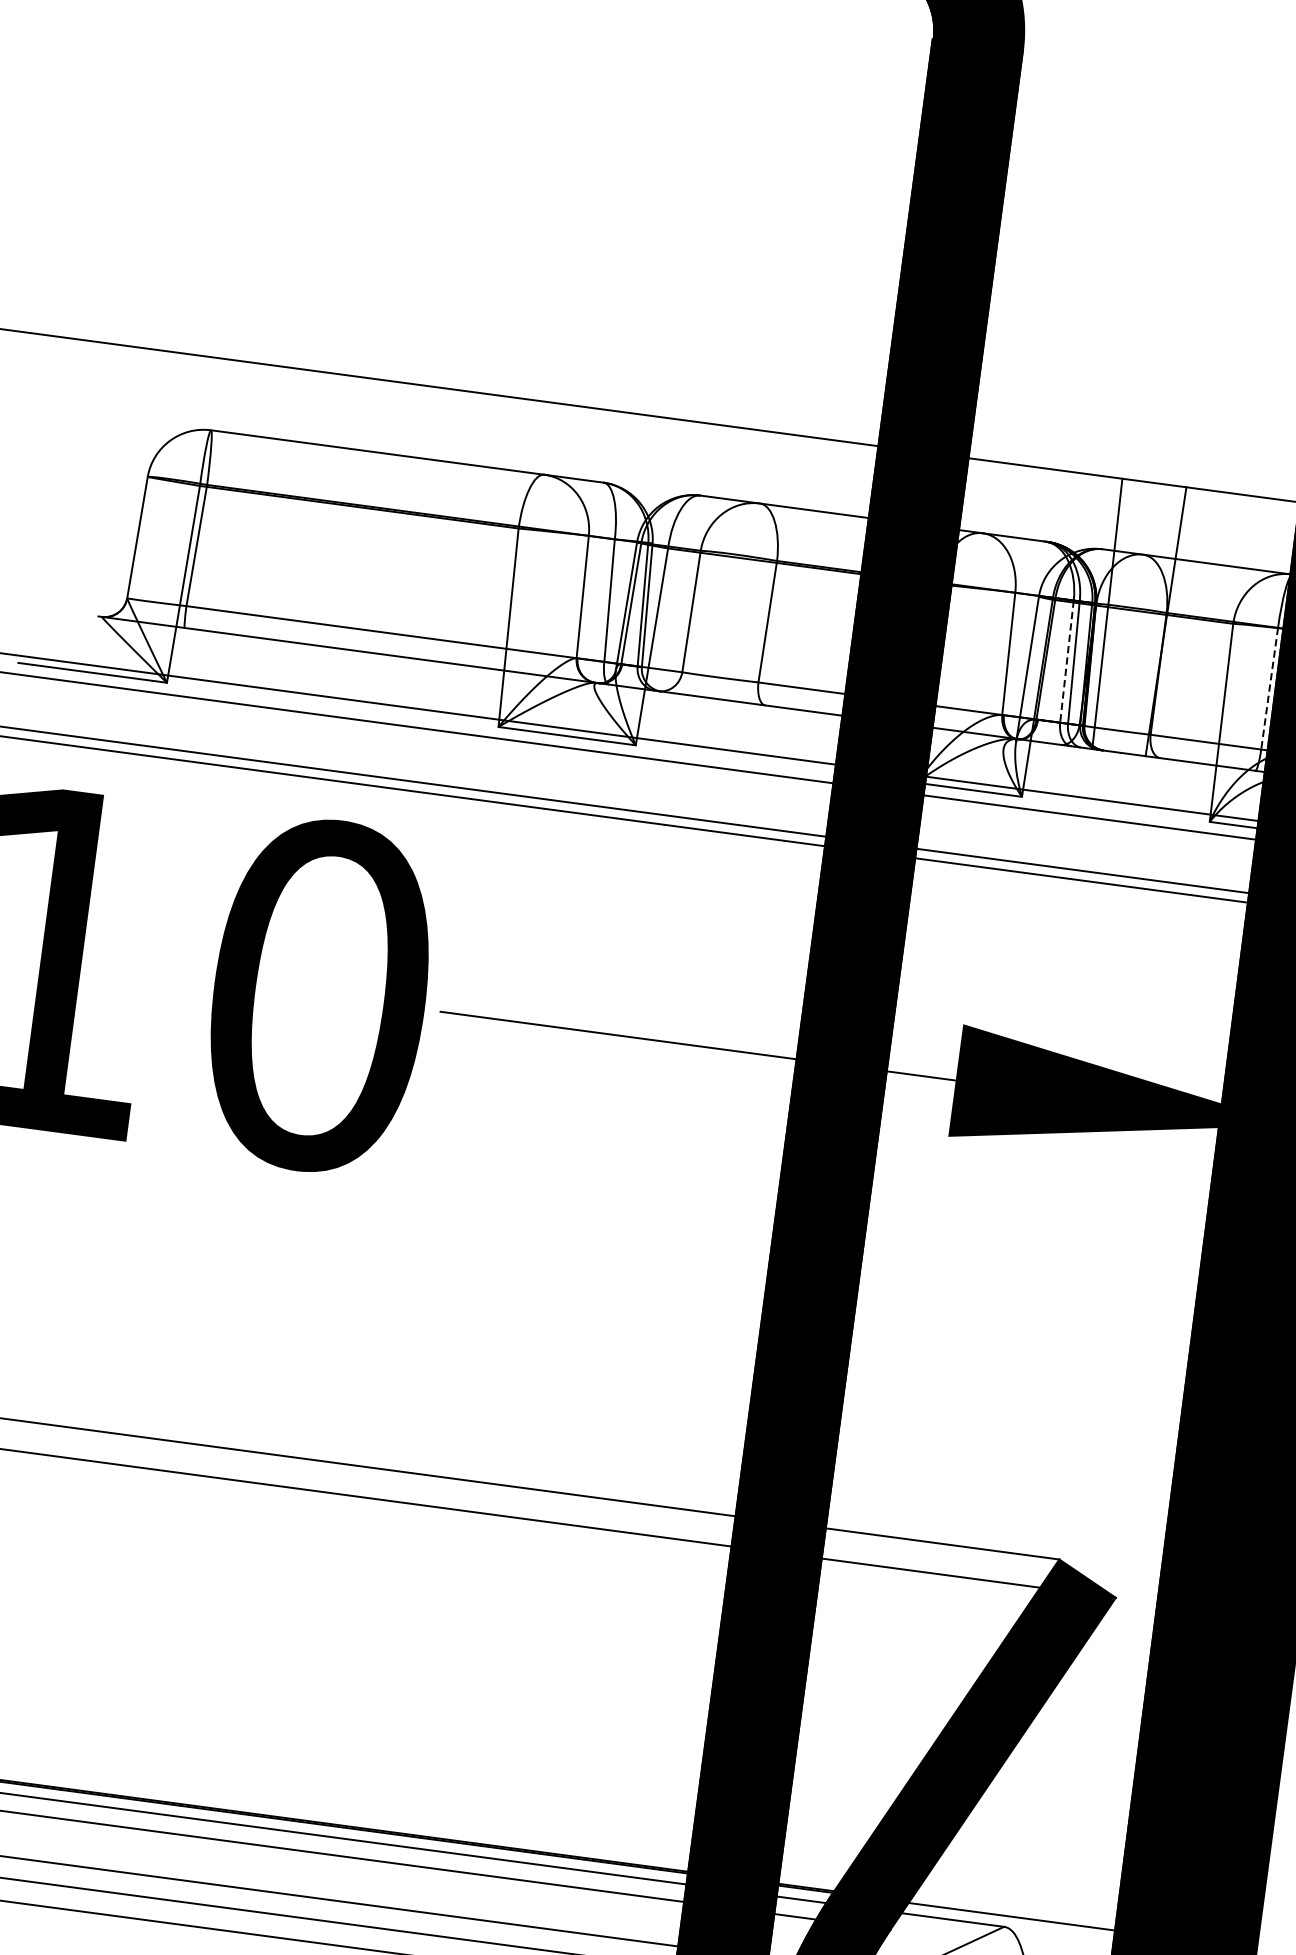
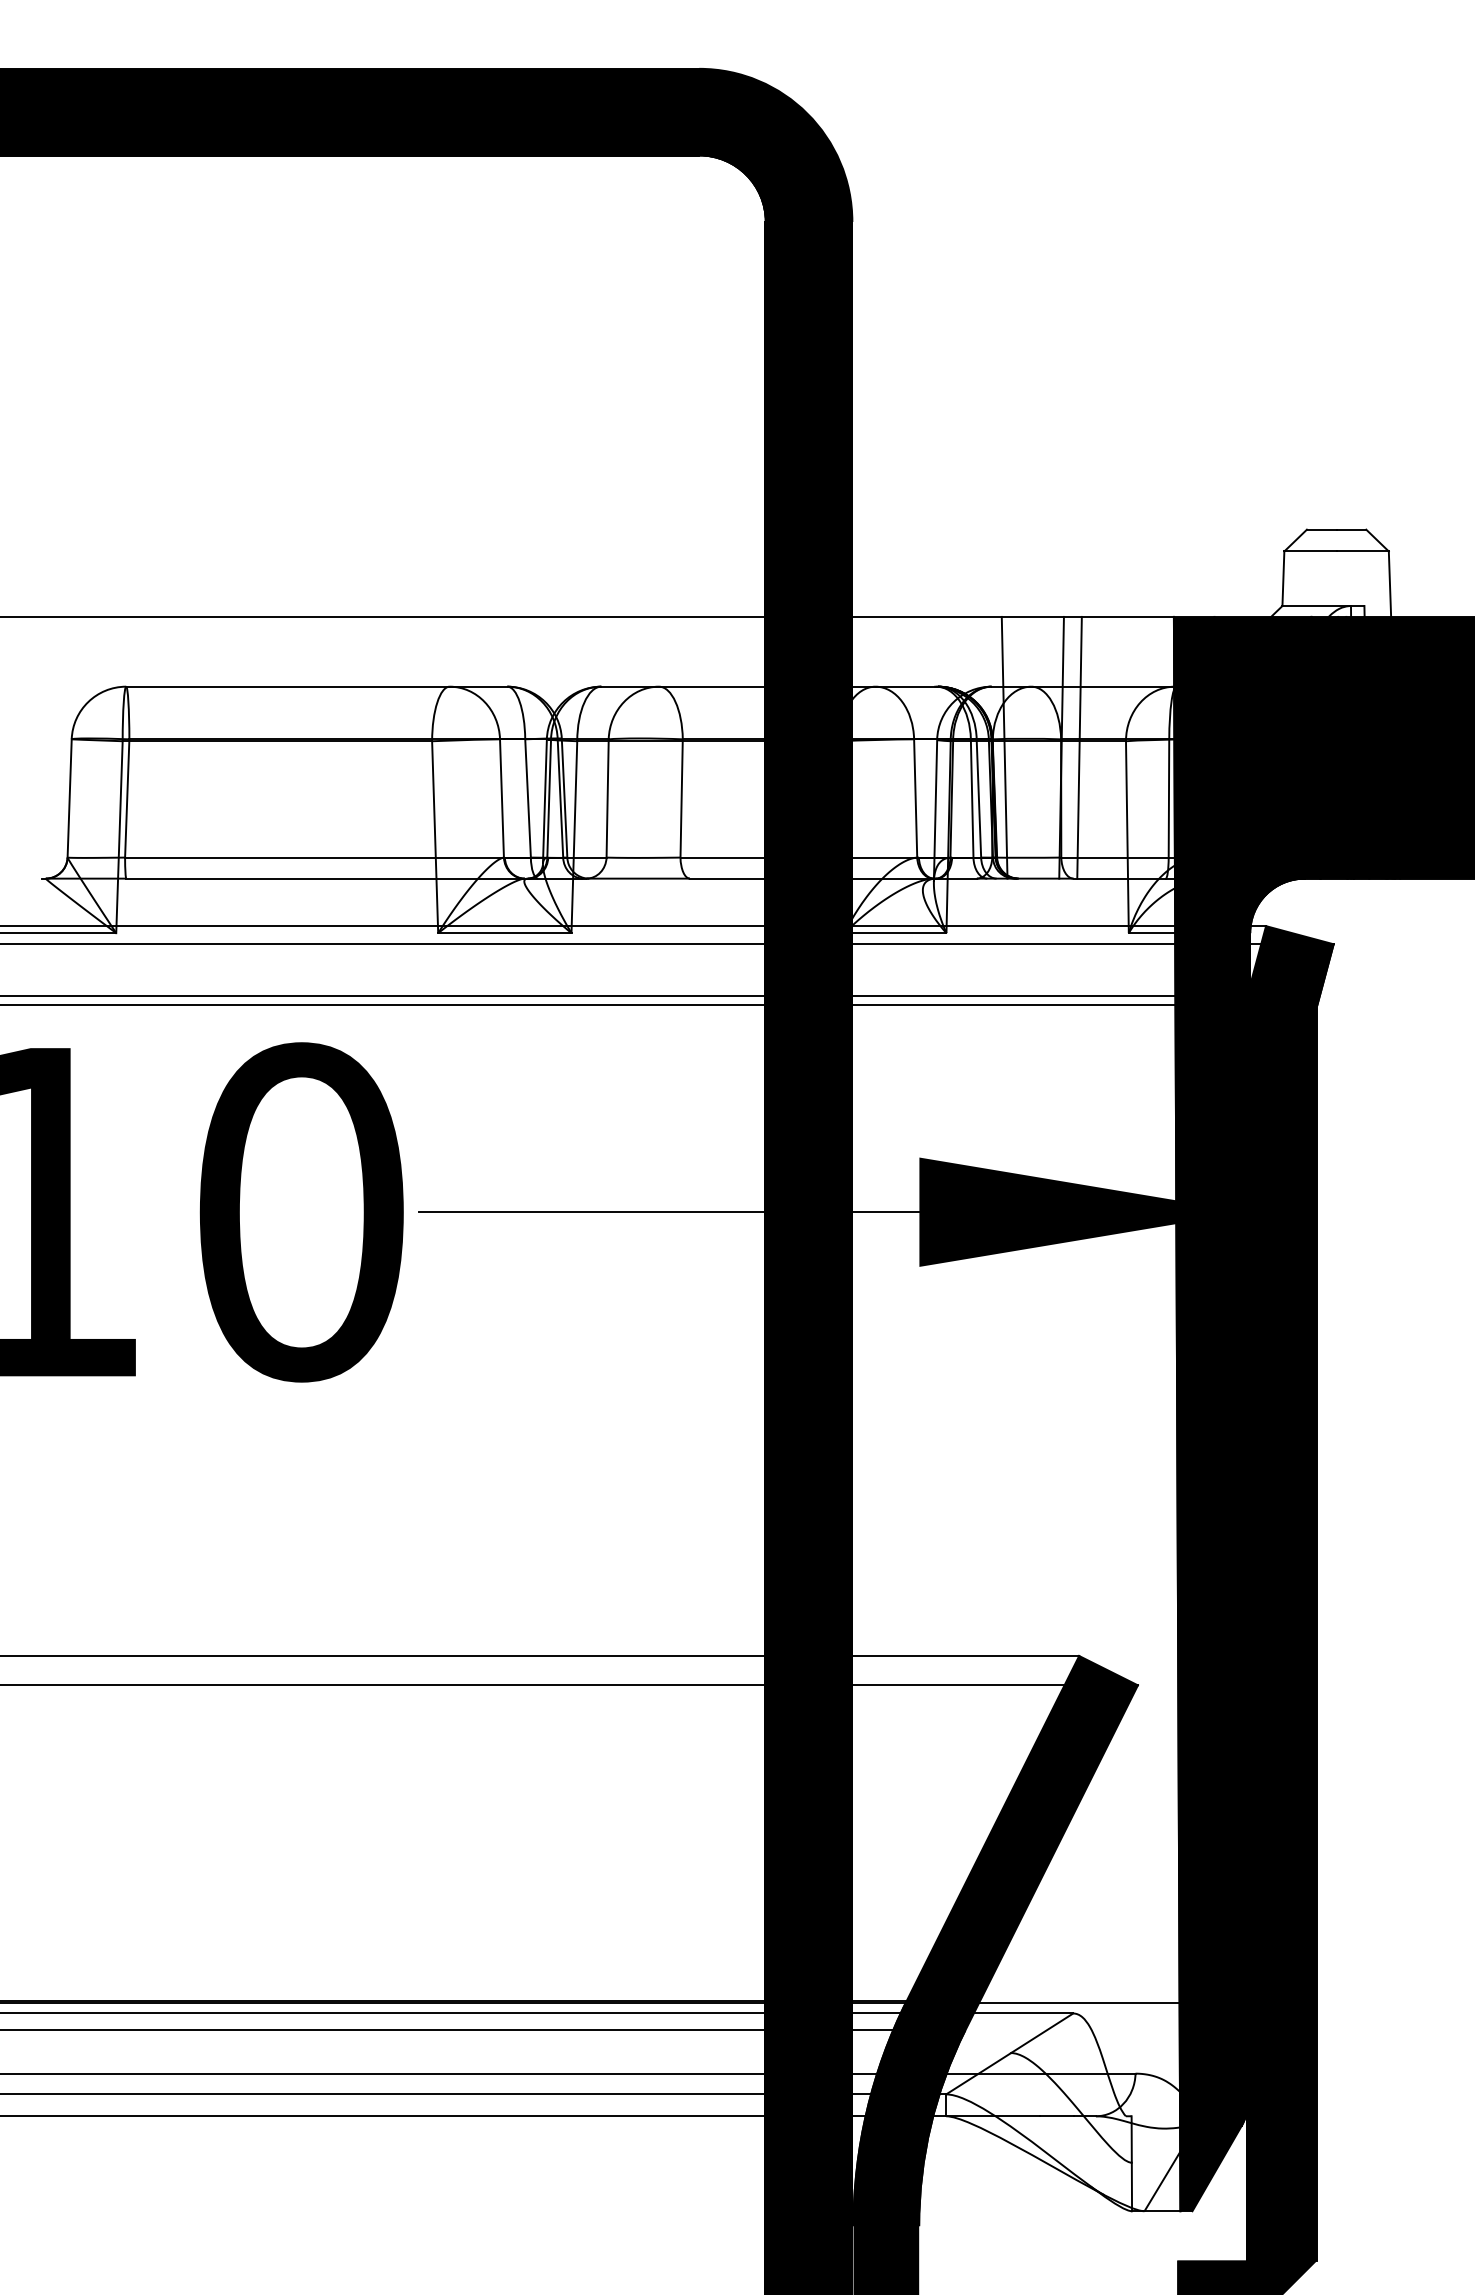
line: (1184, 623) -> (1079, 747), added
line: (1067, 661) -> (972, 798), dashed -> solid
line: (1269, 688) -> (1168, 798), dashed -> solid

